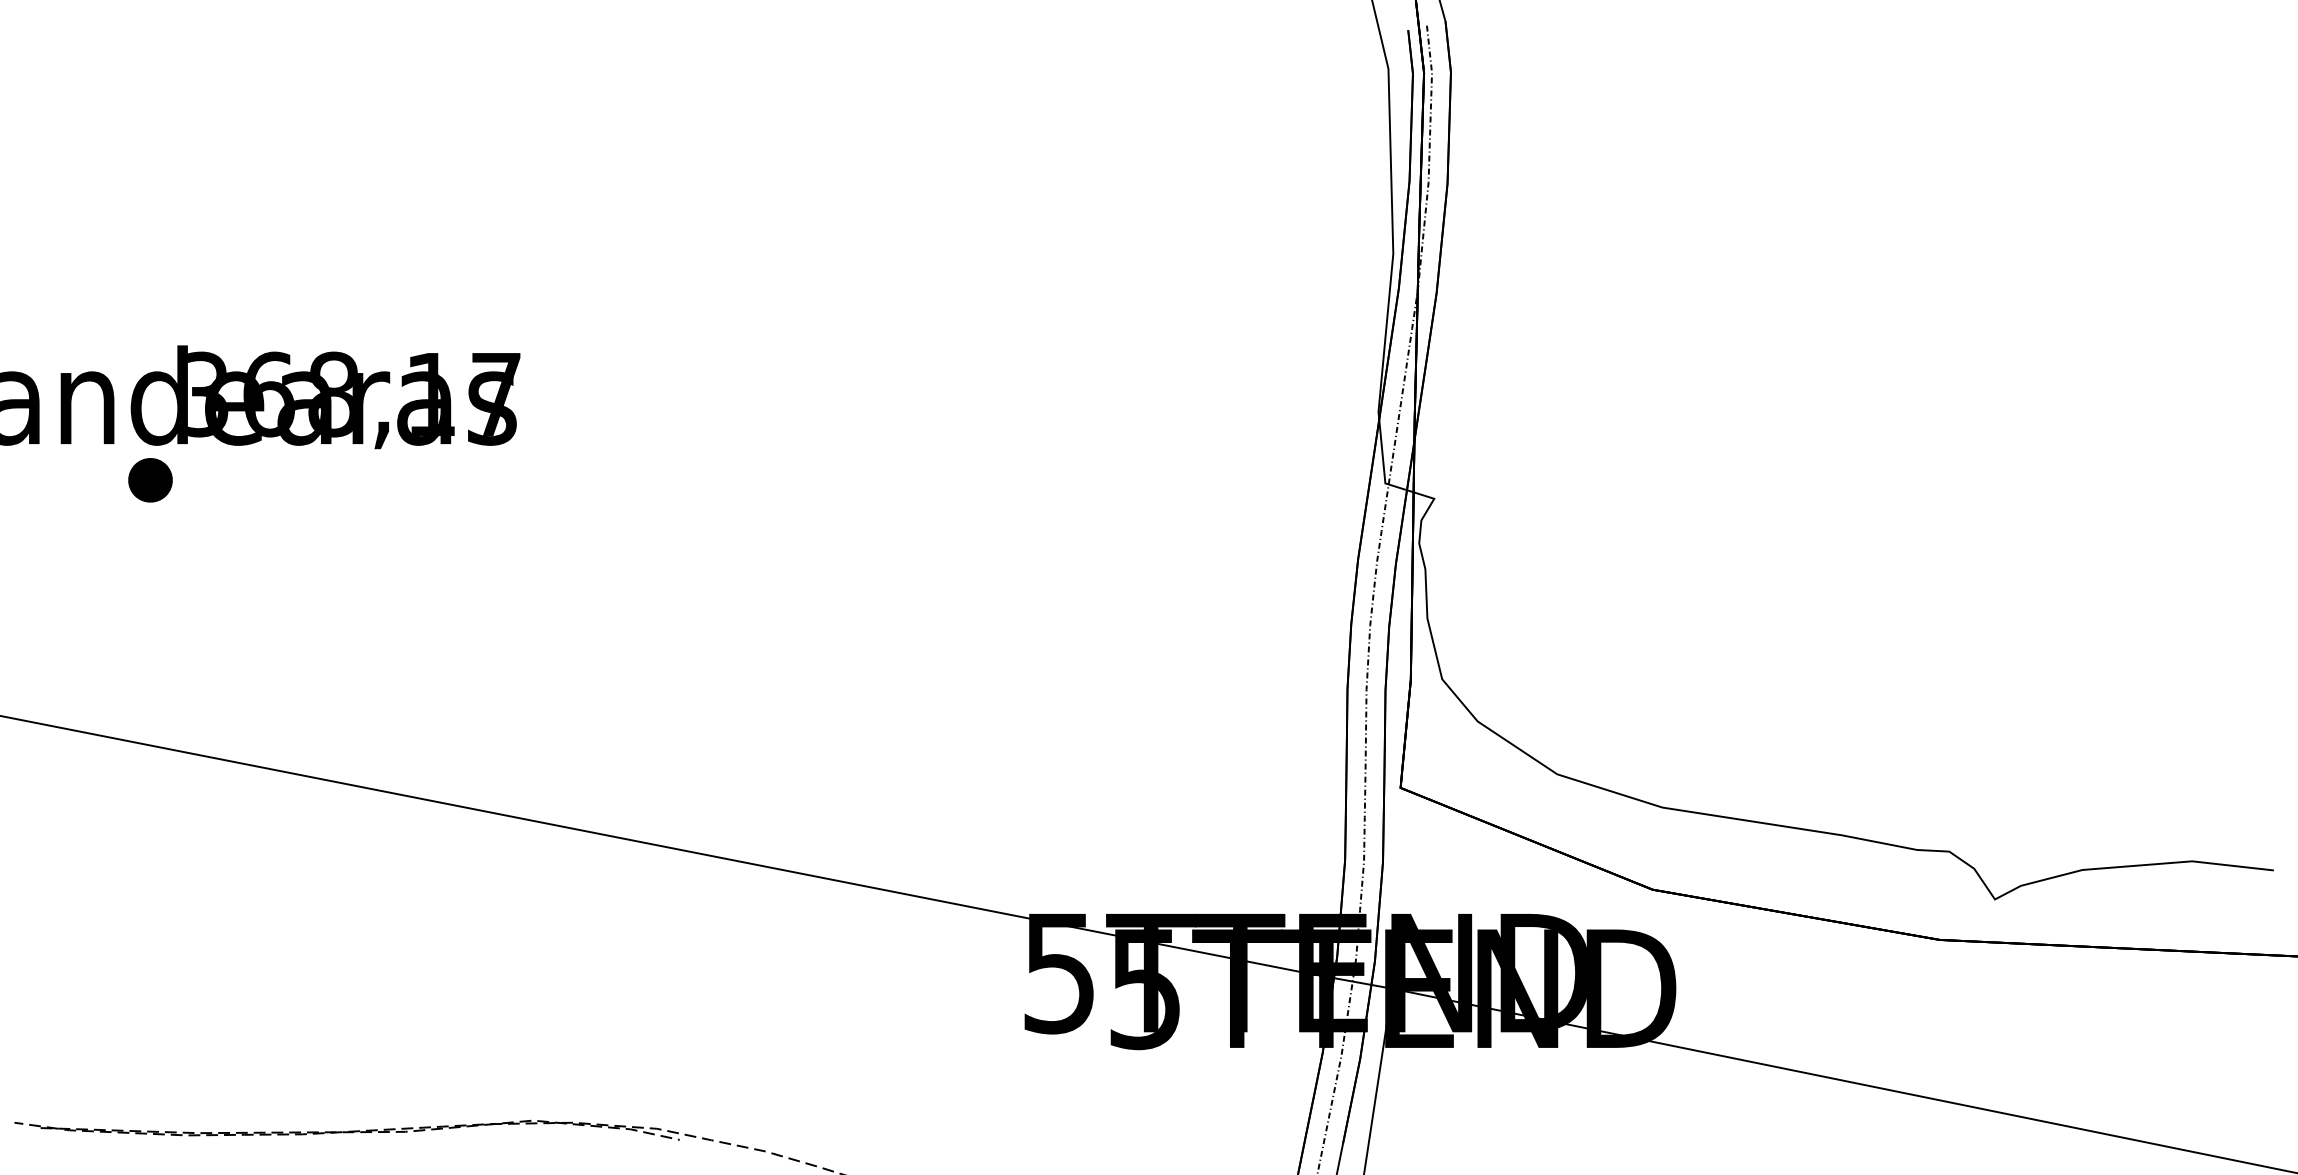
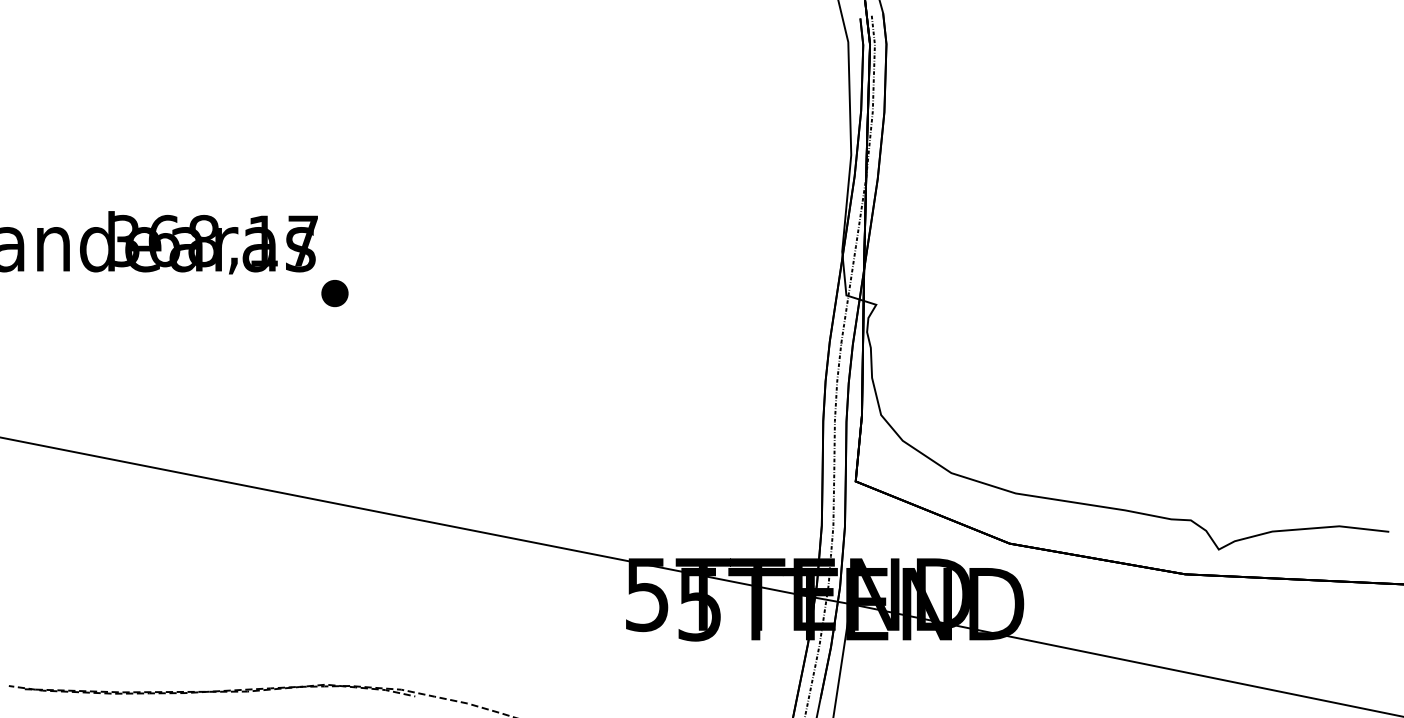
part: (149, 480) -> (334, 293), moved

